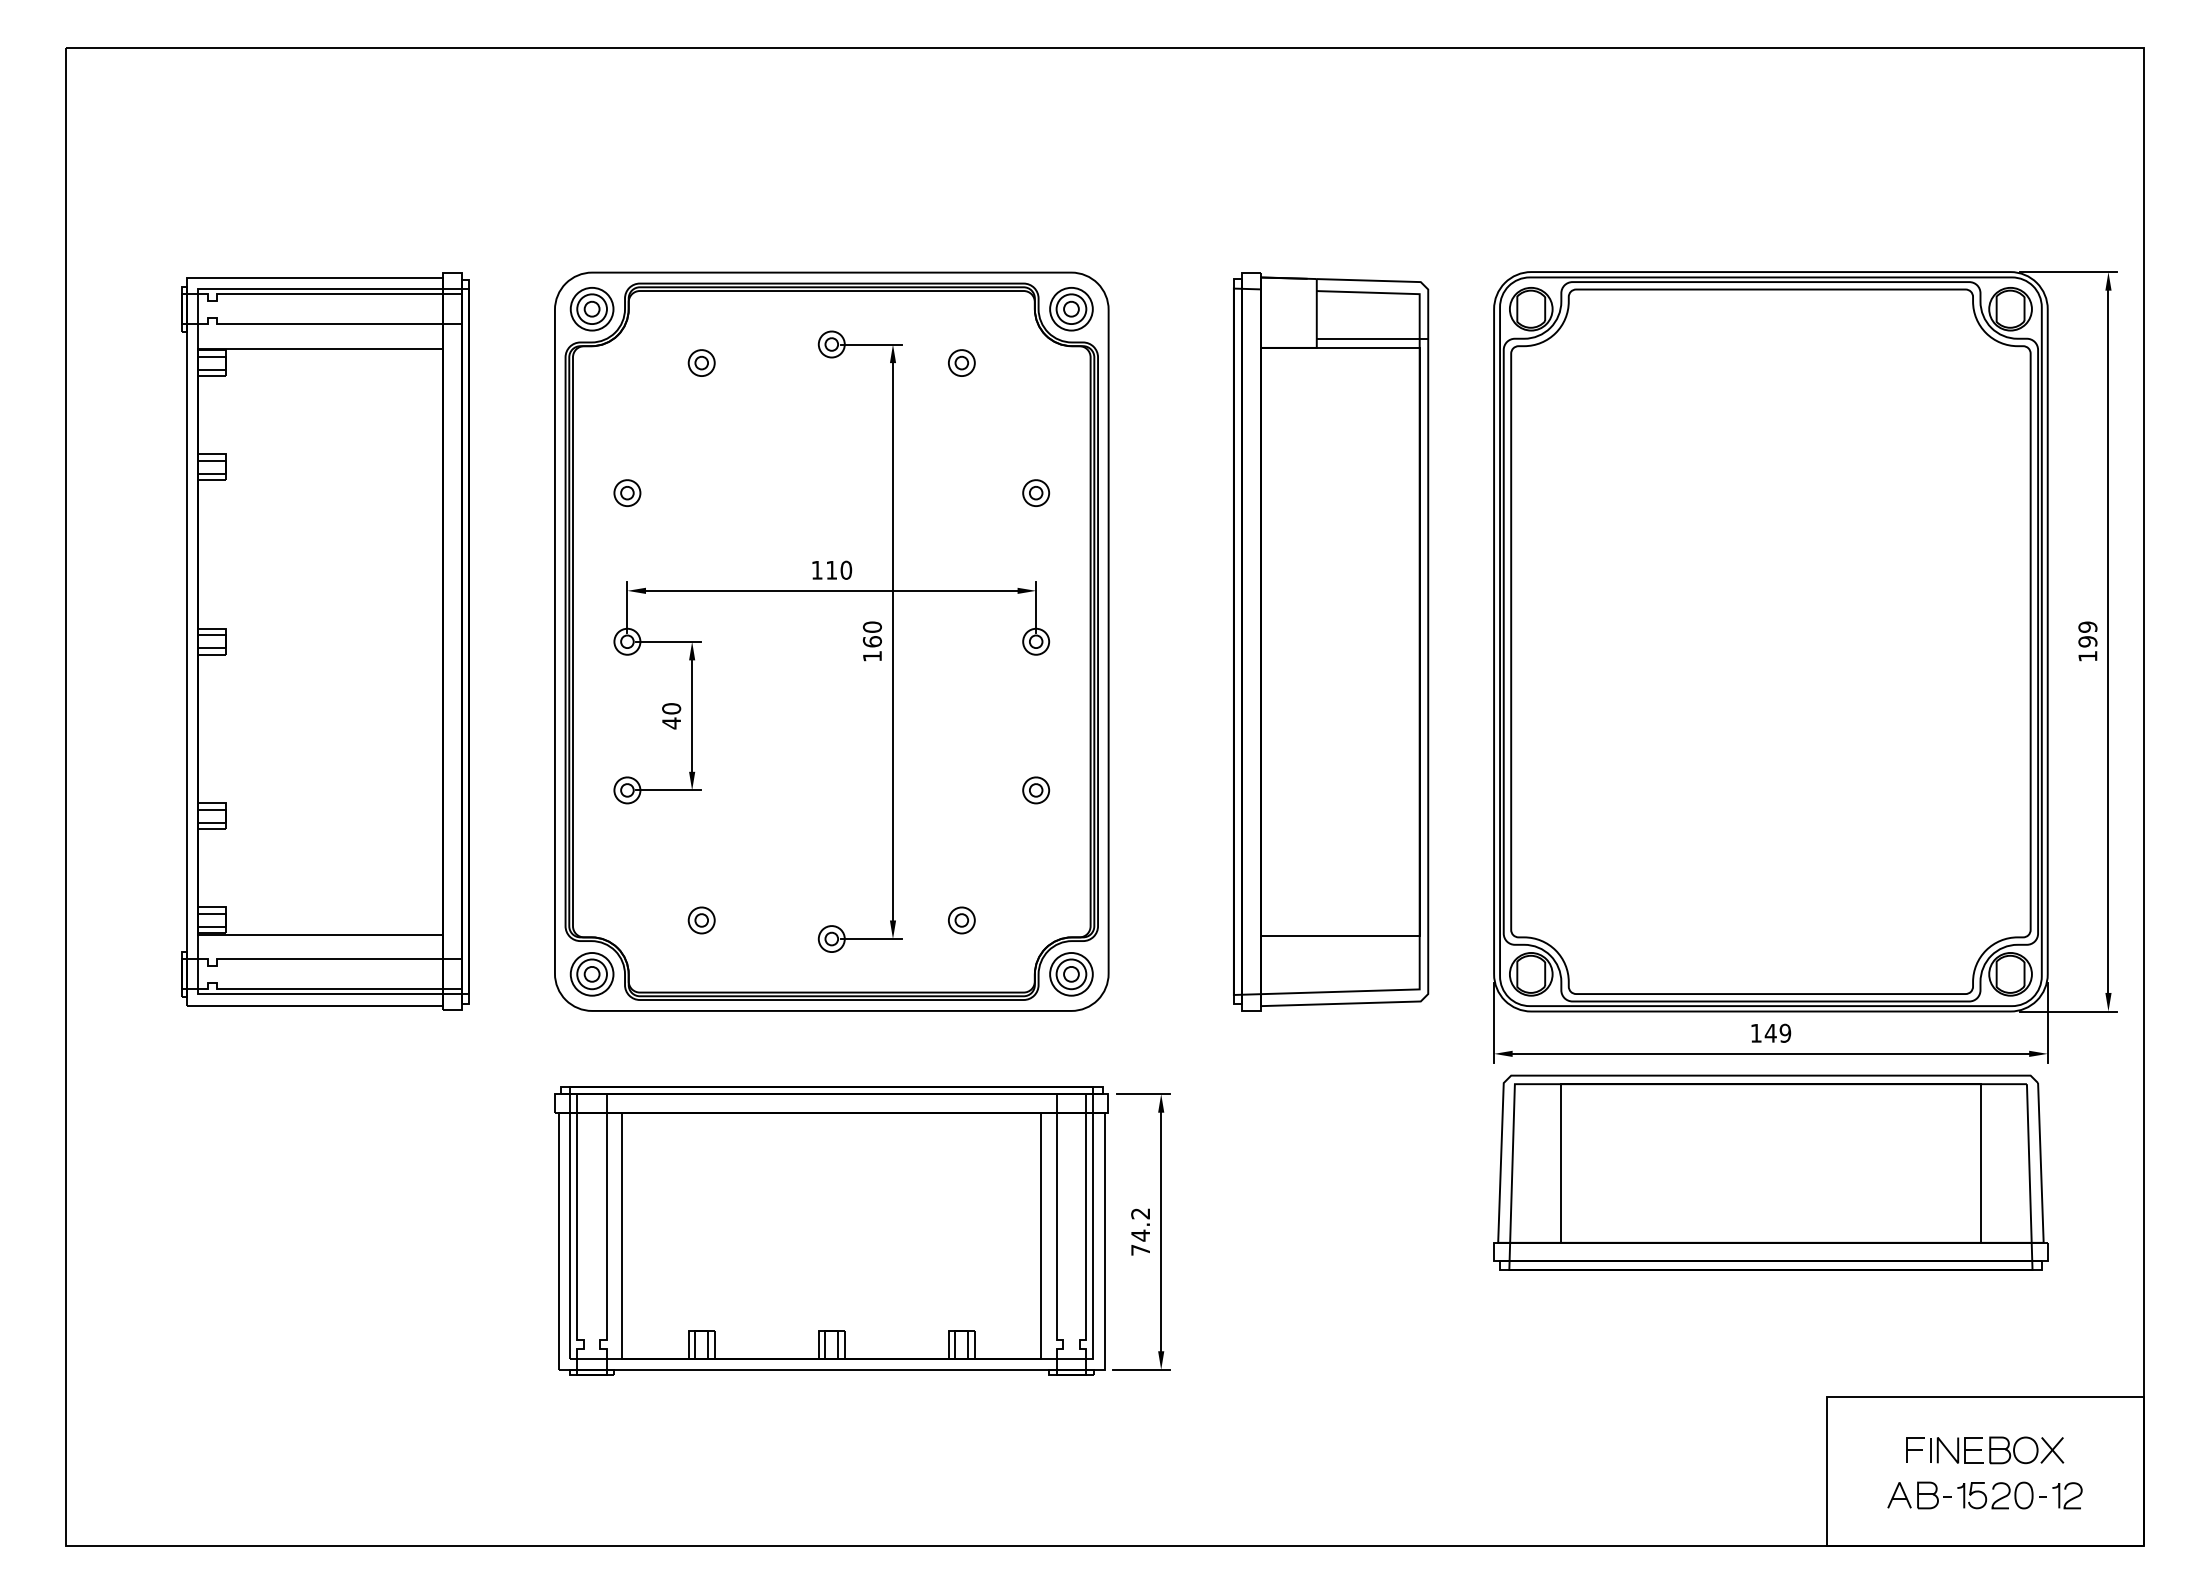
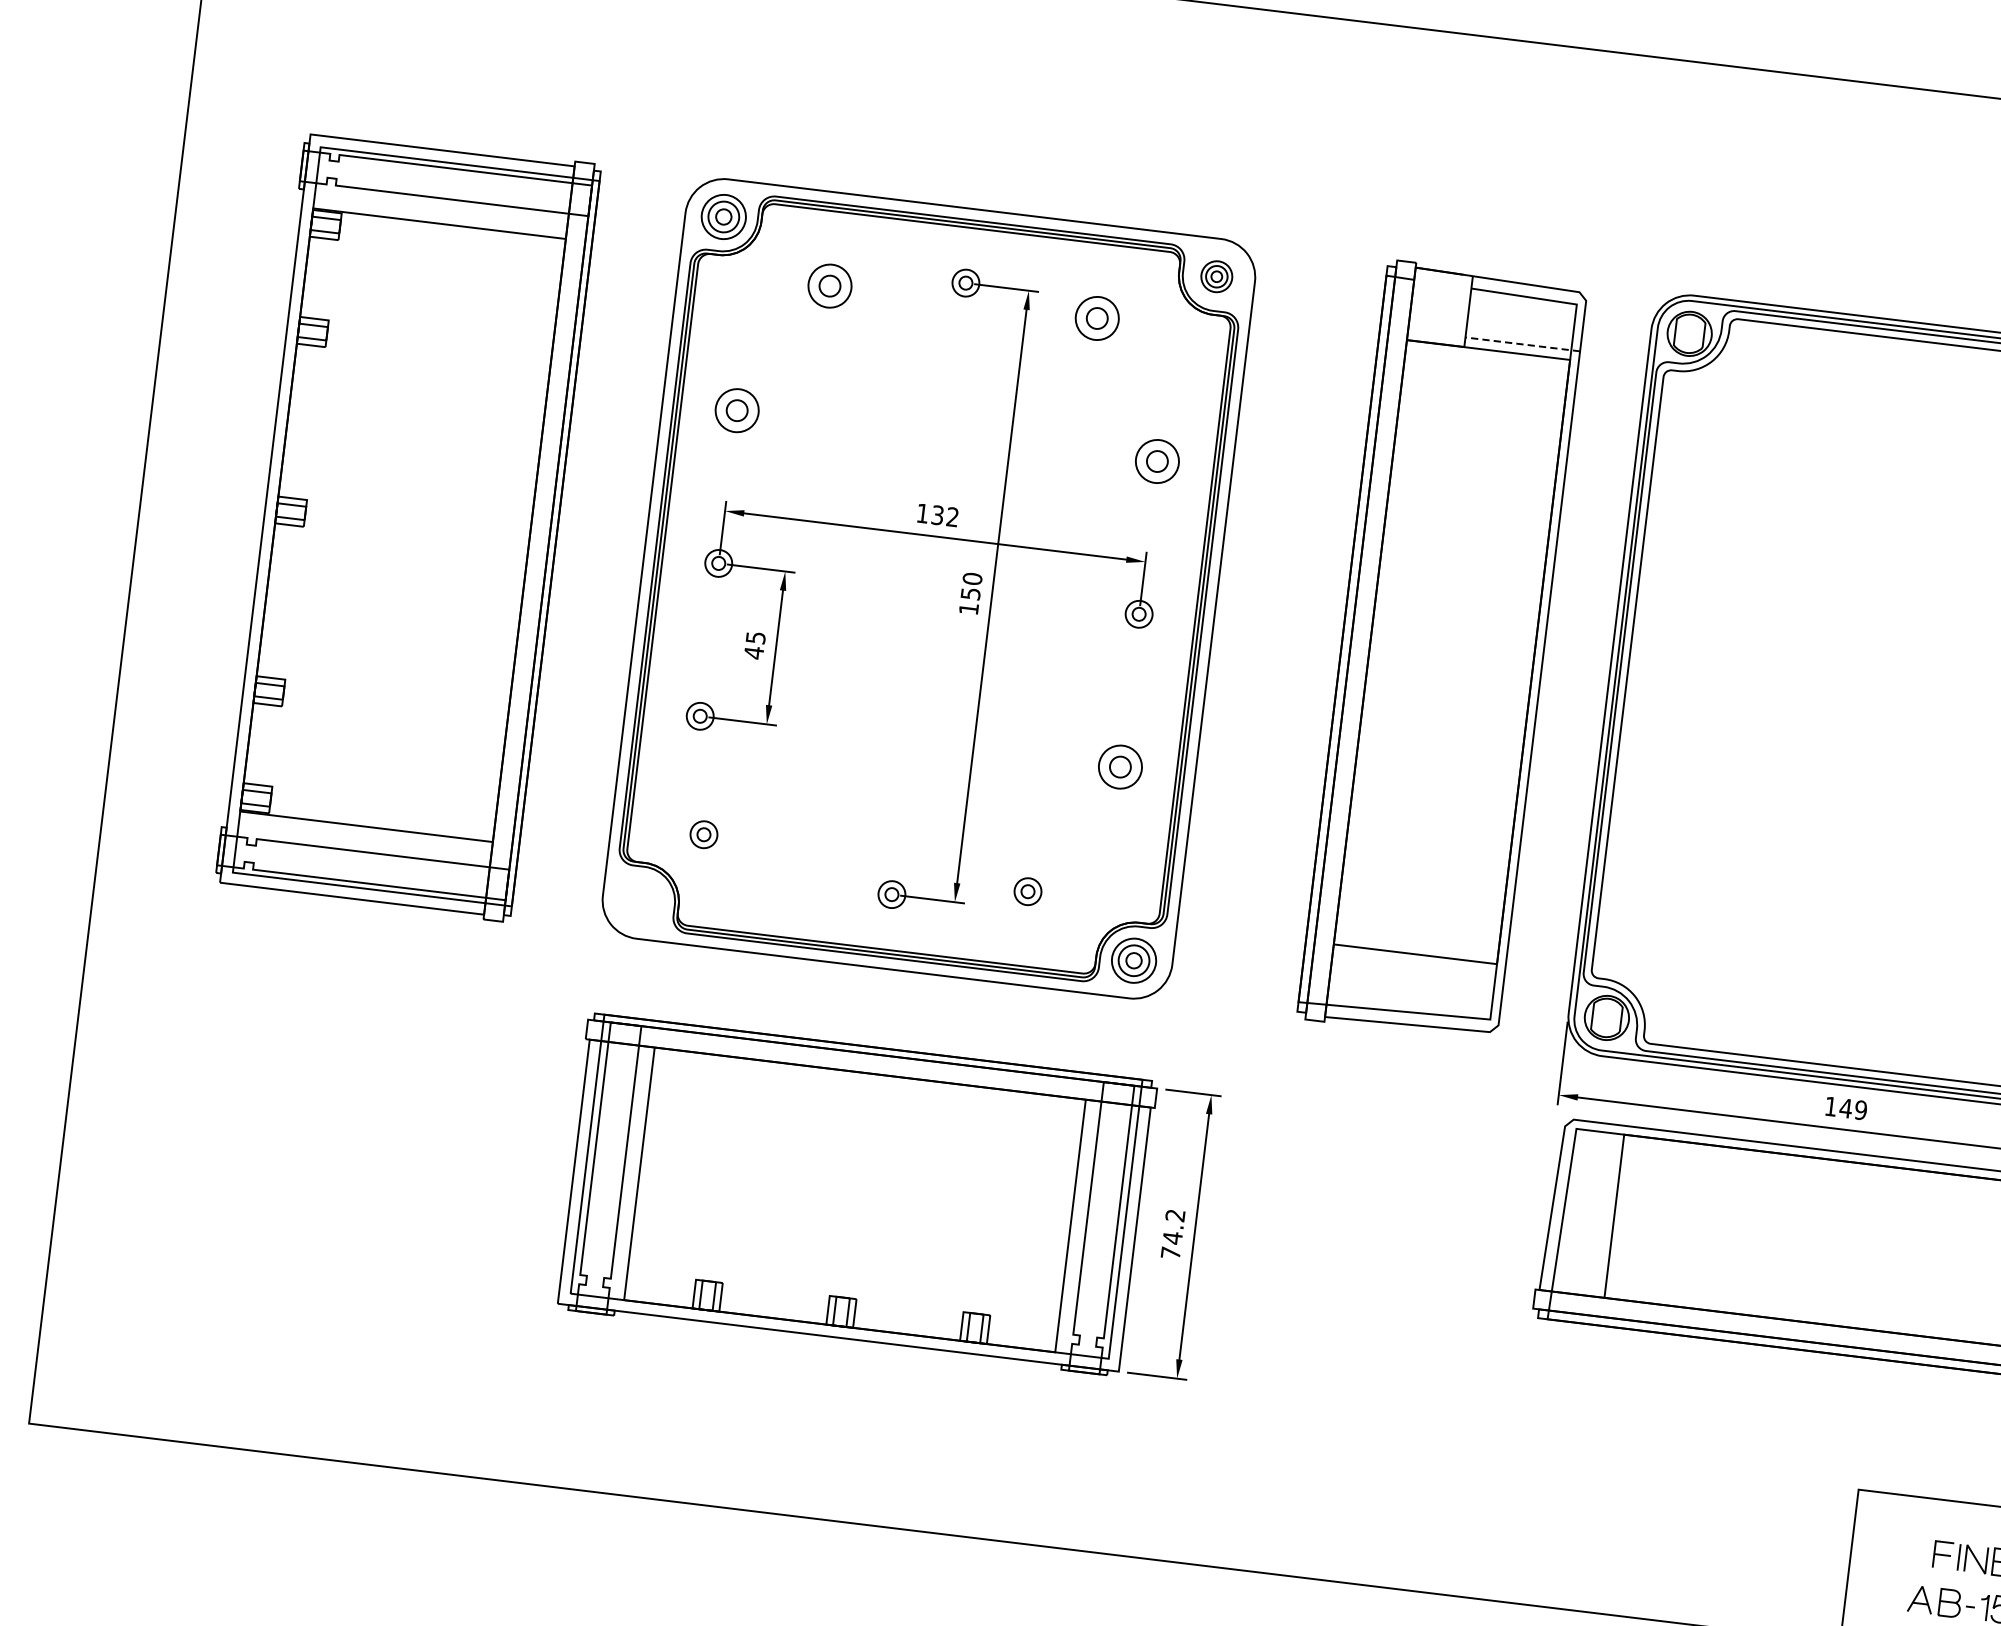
part: (1071, 309) -> (1216, 276), size x0.7
line: (1372, 338) -> (1522, 344), solid -> dashed
part: (701, 362) -> (829, 285), size x1.6
part: (961, 362) -> (1097, 317), size x1.6
part: (627, 492) -> (737, 409), size x1.6
part: (1036, 492) -> (1158, 460), size x1.6
text: (839, 569) -> (945, 515), 110 -> 132
text: (872, 641) -> (970, 593), 160 -> 150
text: (671, 708) -> (755, 637), 40 -> 45
part: (1036, 790) -> (1120, 767), size x1.6
part: (701, 920) -> (703, 834), moved
part: (591, 974) -> (640, 901), removed

